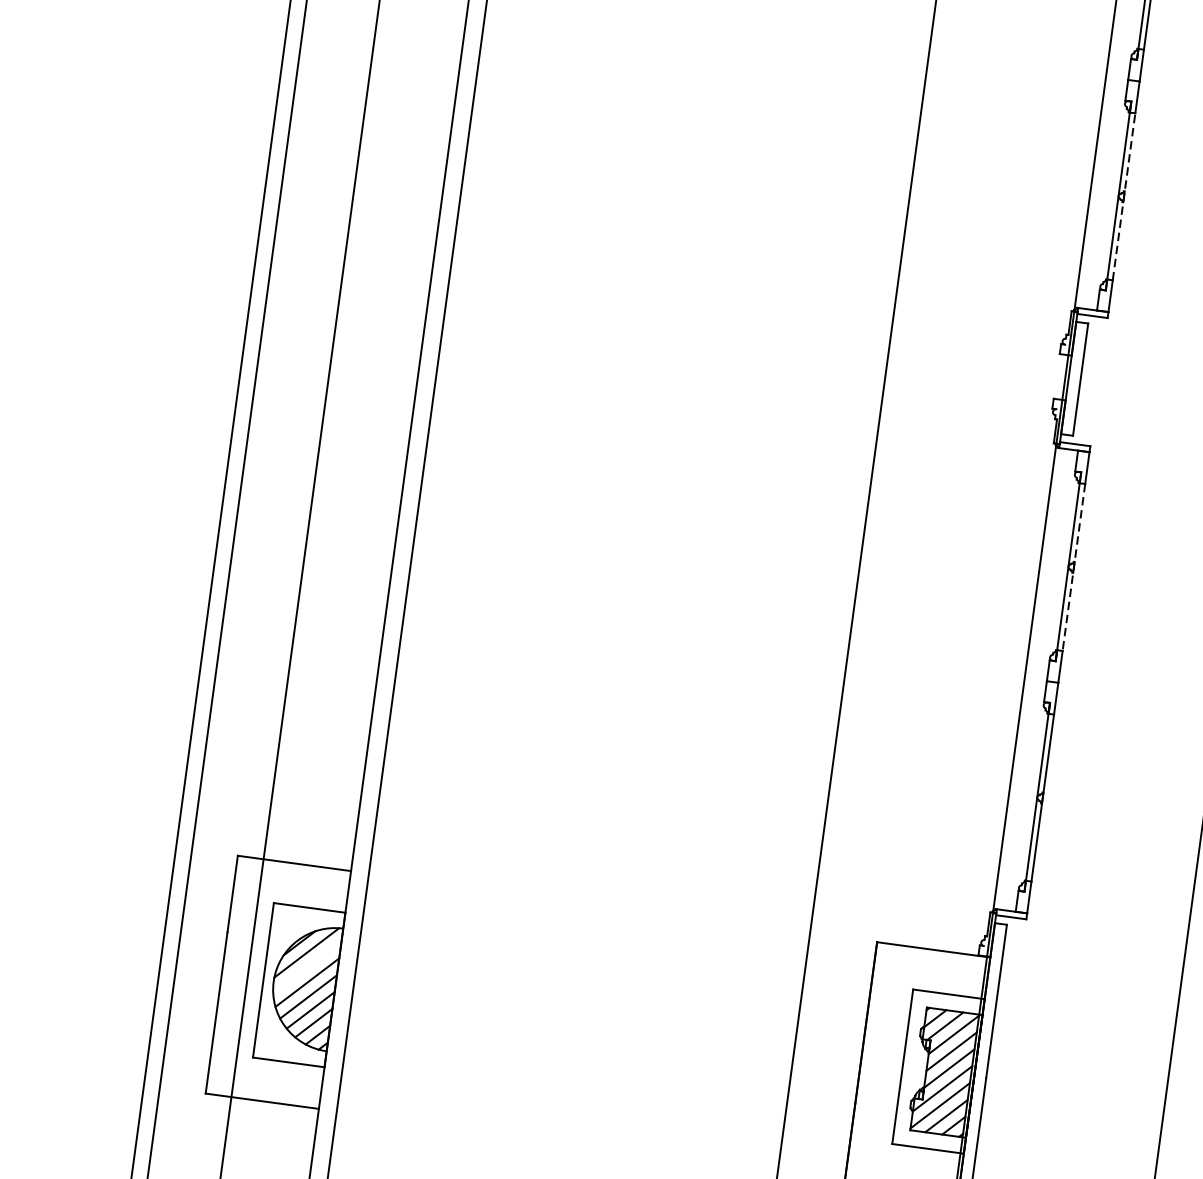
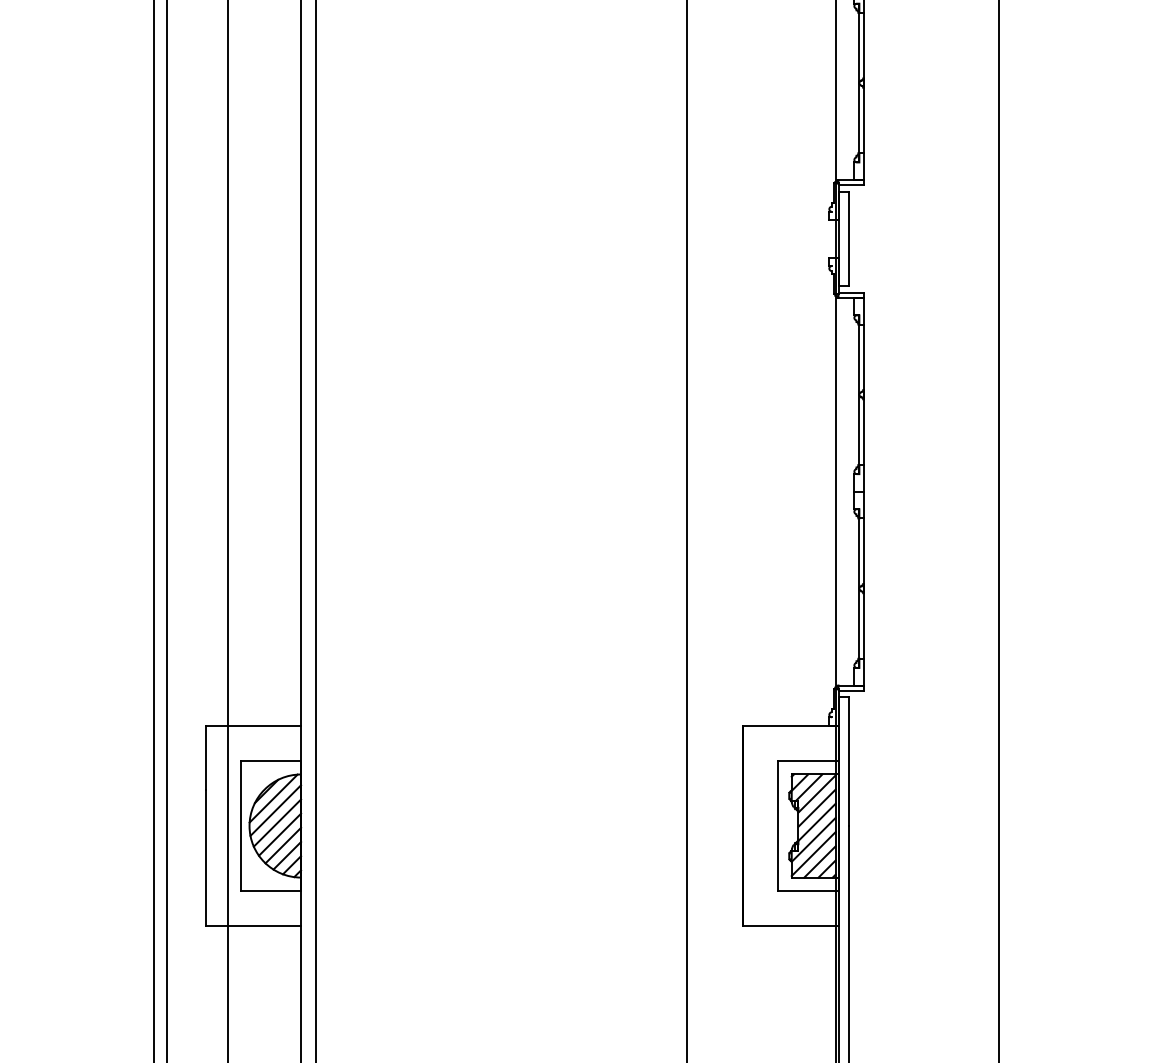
line: (1123, 195) -> (863, 82), dashed -> solid
line: (1073, 568) -> (863, 395), dashed -> solid
line: (307, 967) -> (275, 810), added

